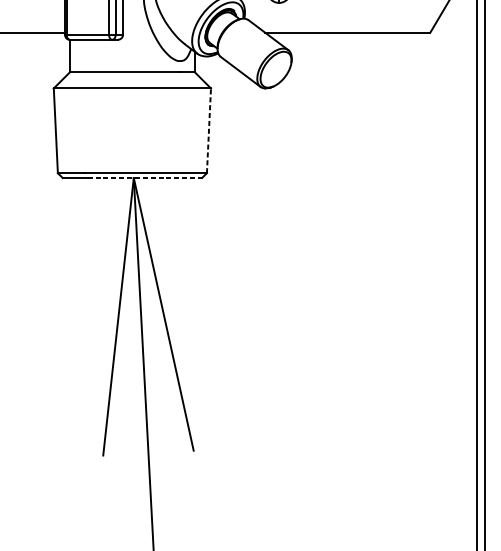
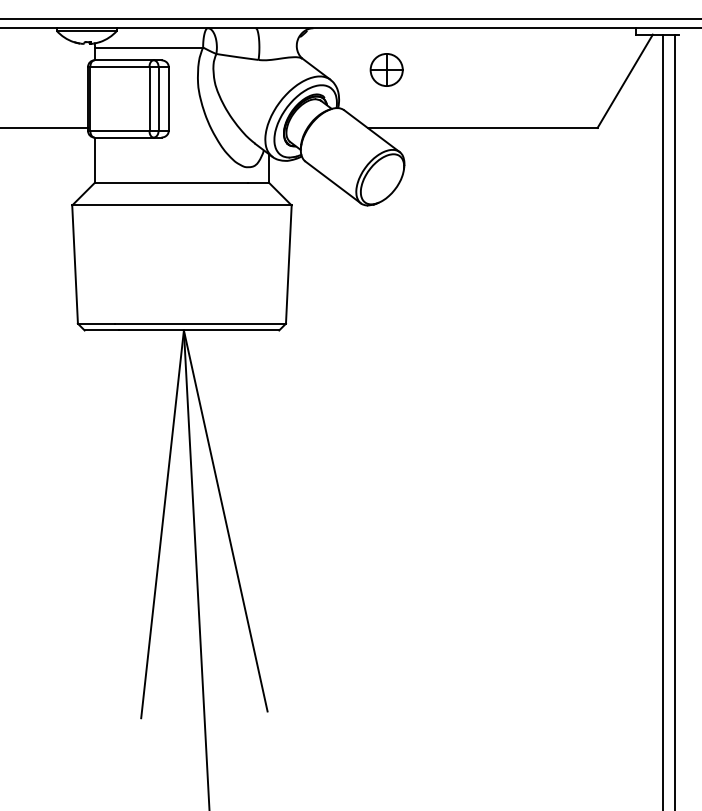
line: (208, 130) -> (288, 264), dashed -> solid
line: (144, 178) -> (199, 330), dashed -> solid

